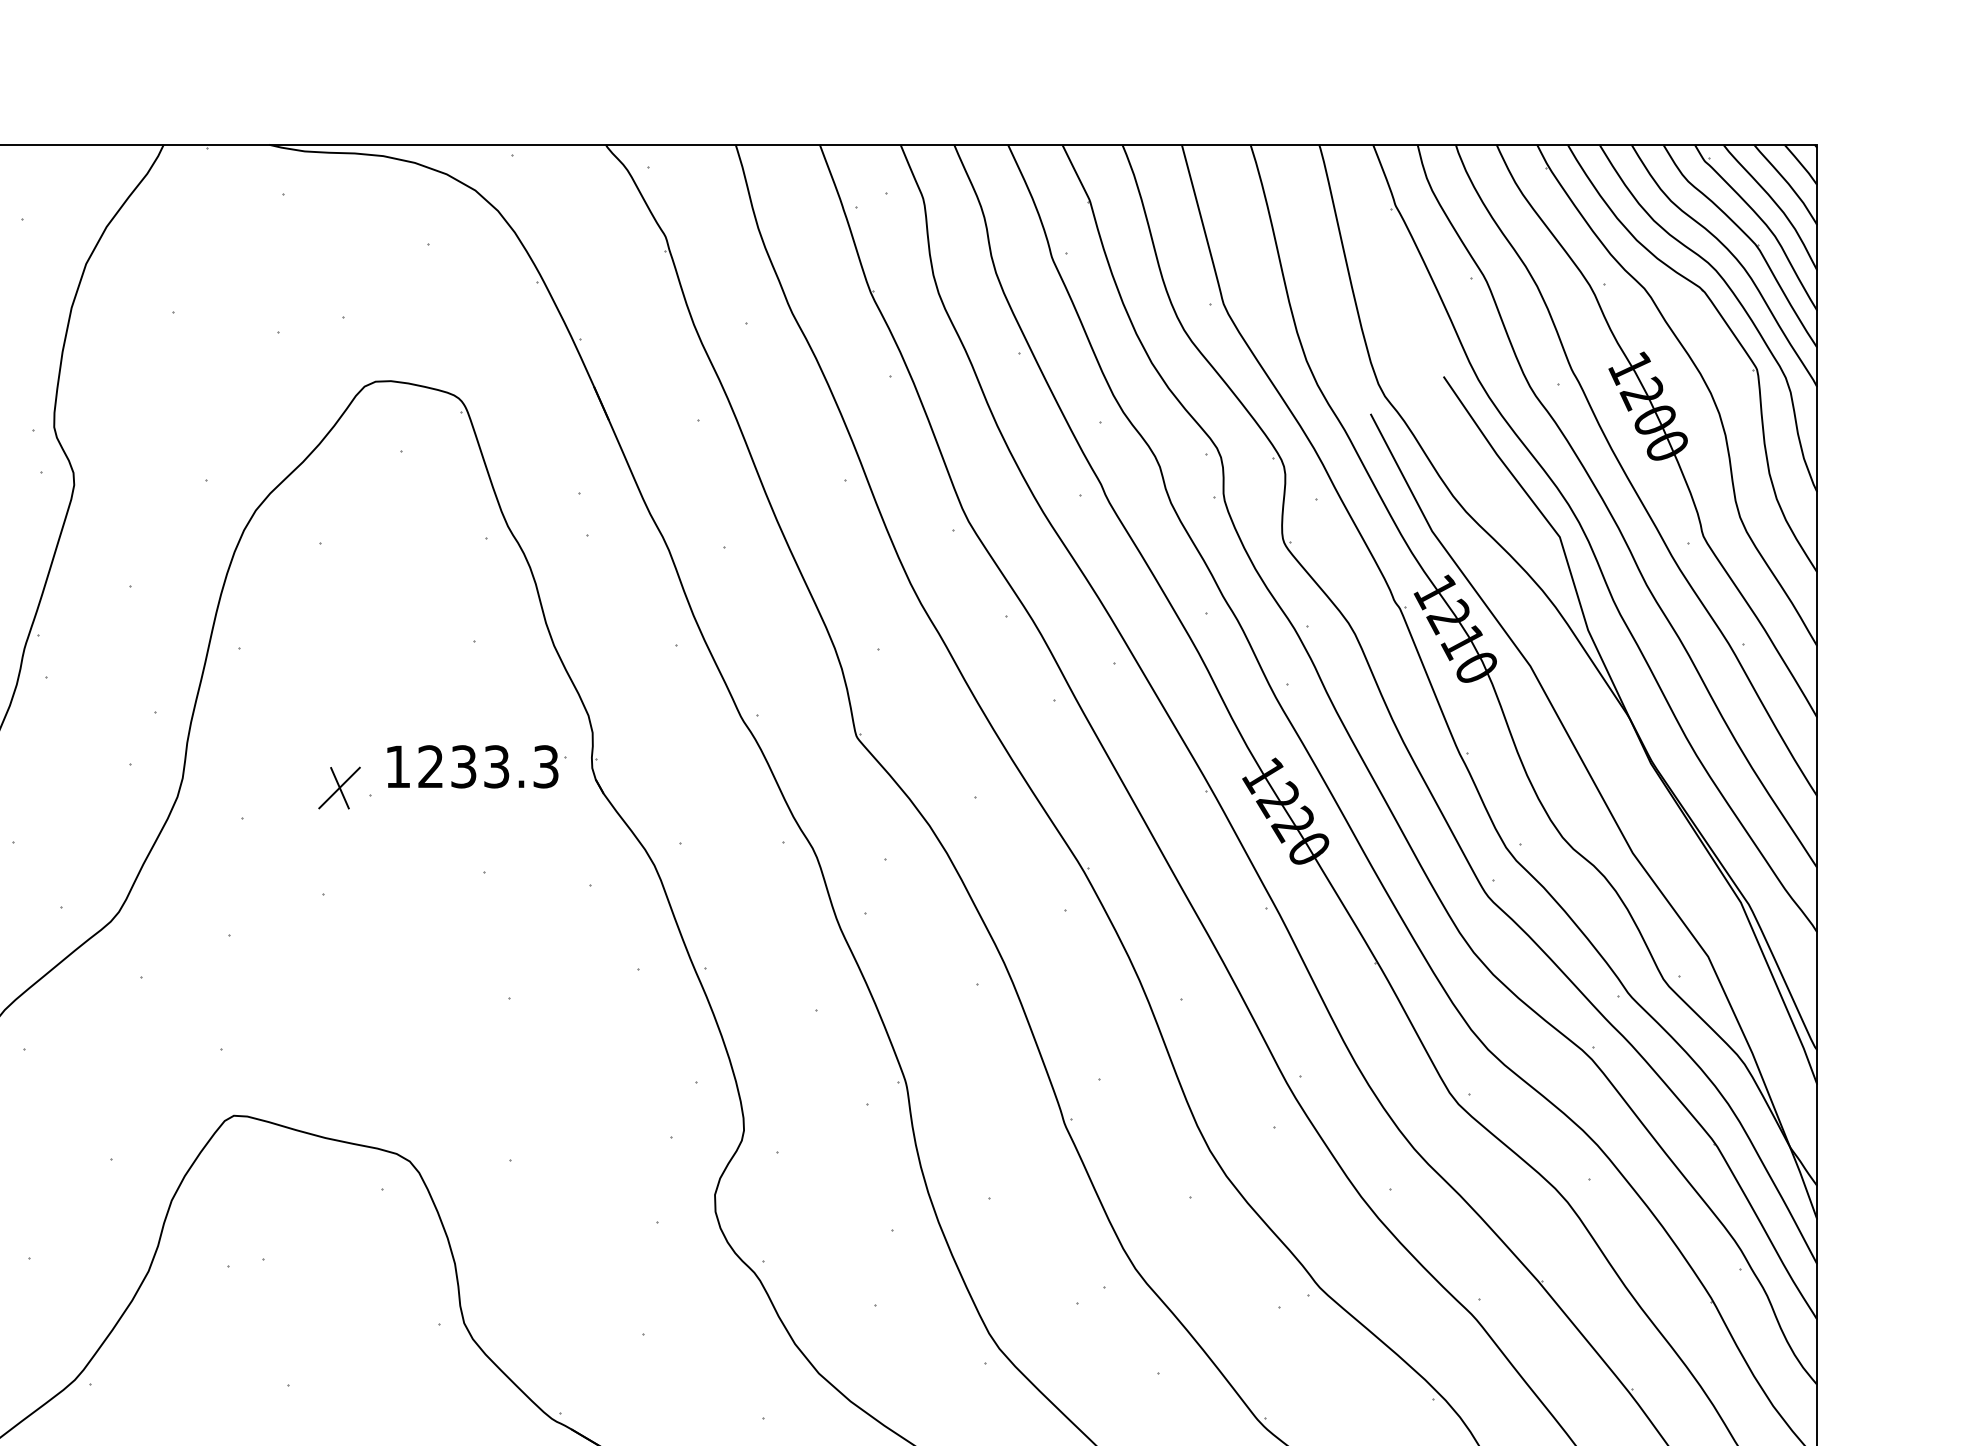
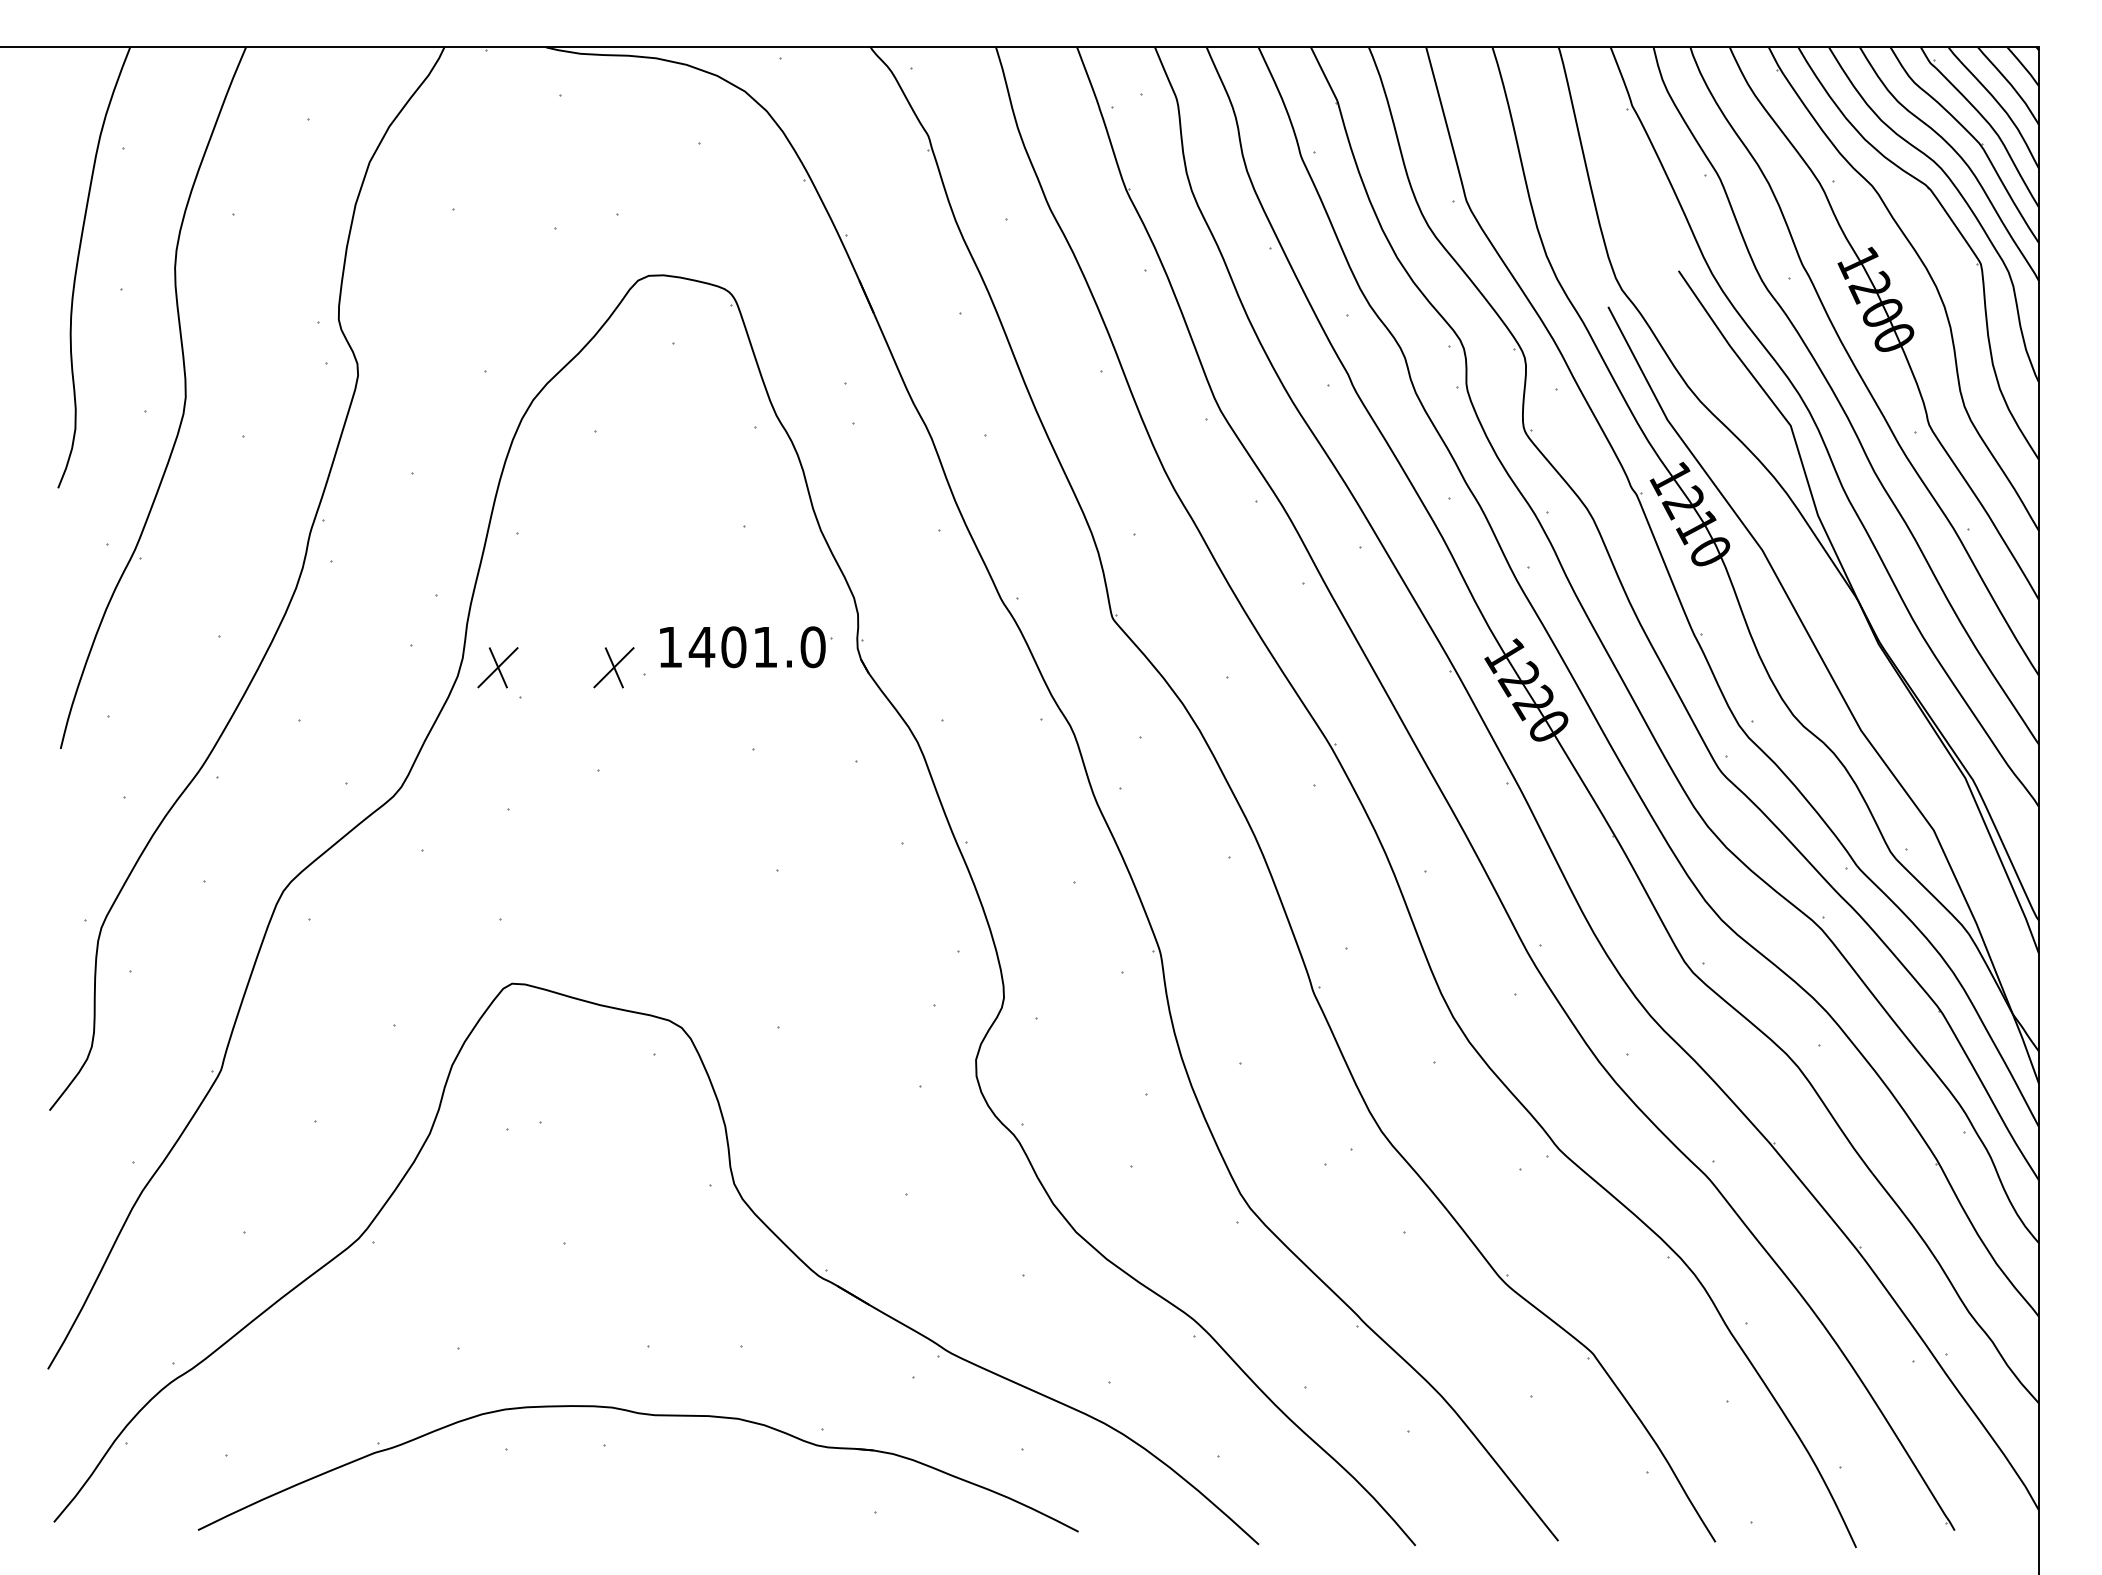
text: (487, 767) -> (756, 647), 1233.3 -> 1401.0
part: (218, 787) -> (497, 667), added

